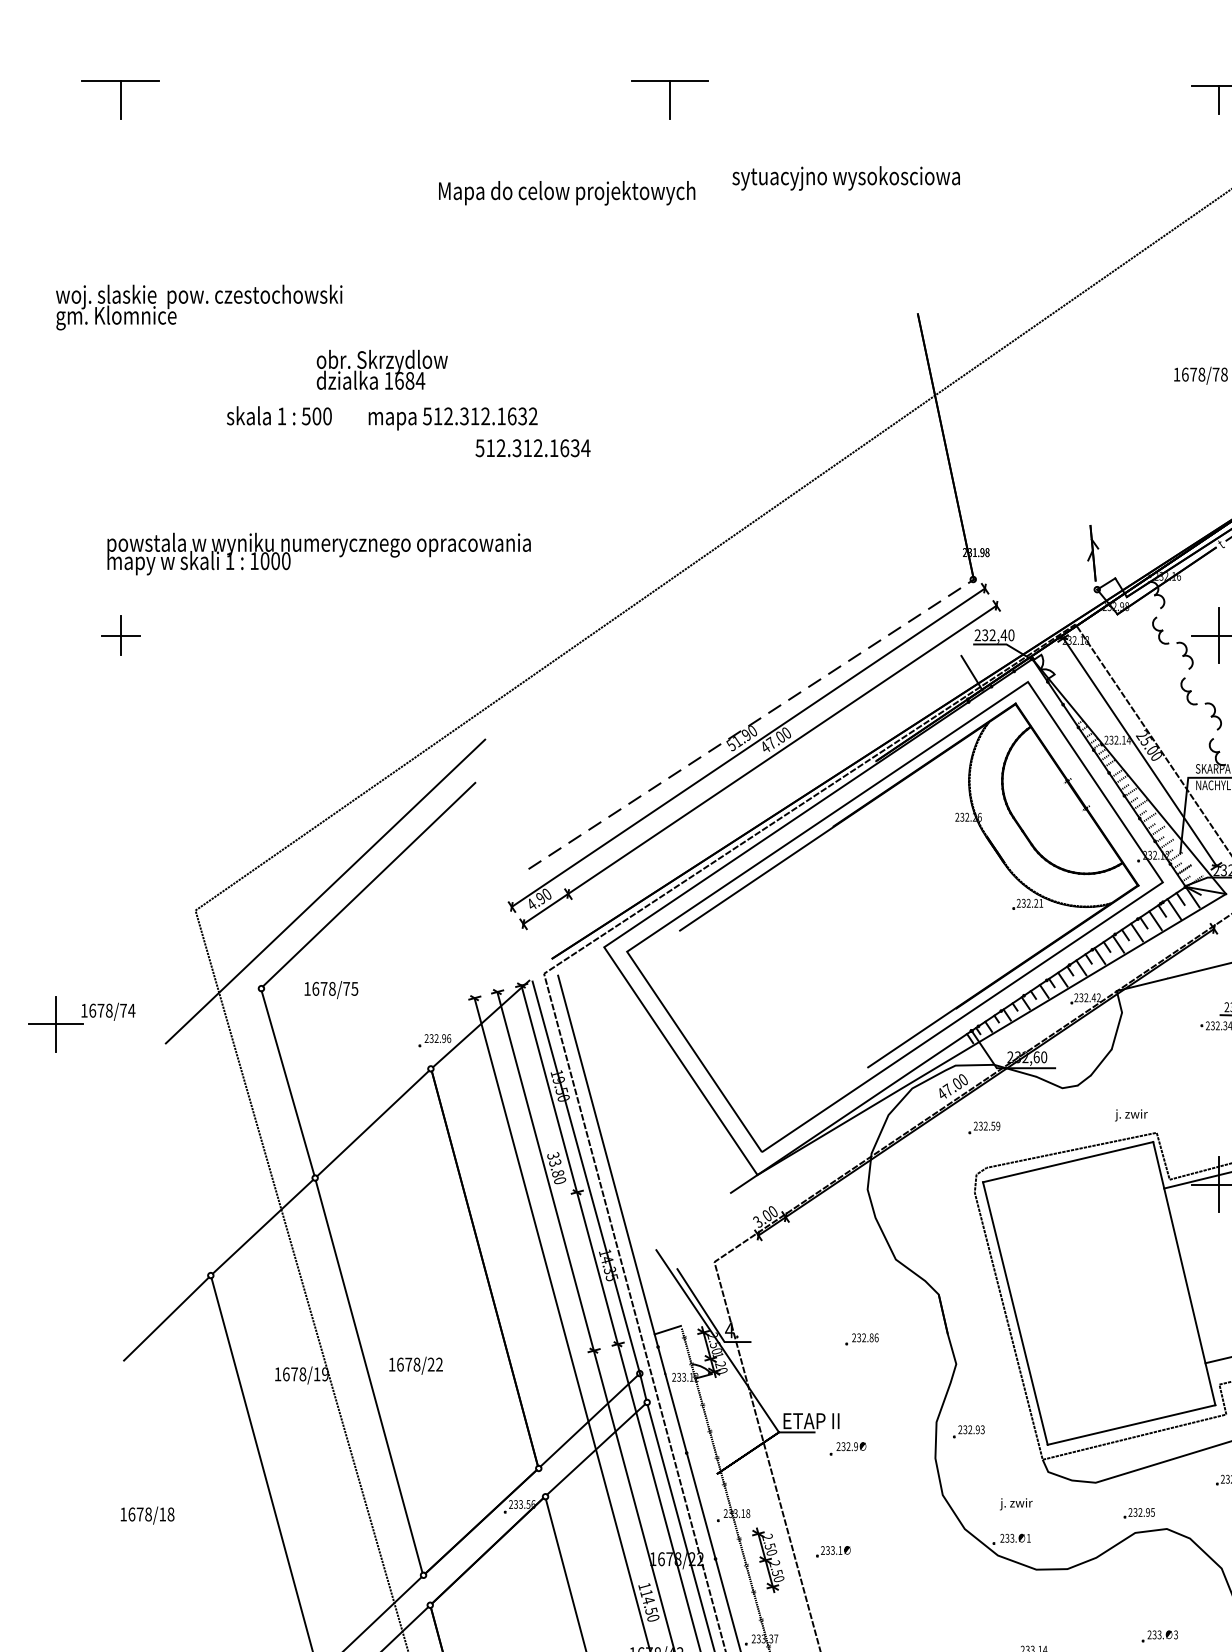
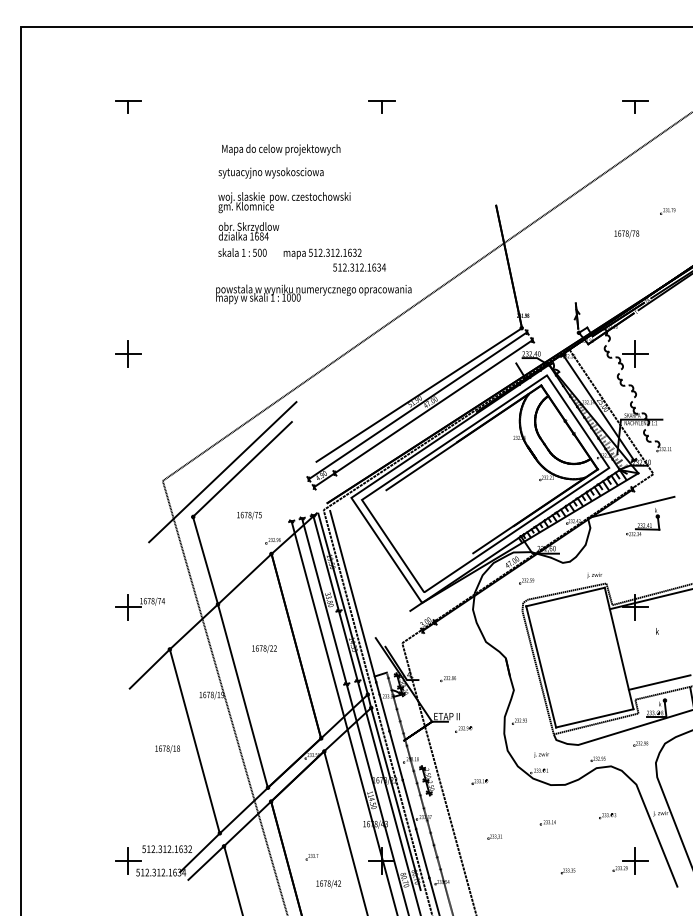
part: (121, 99) -> (128, 106), size x0.71
part: (669, 99) -> (381, 106), size x0.71
text: (844, 177) -> (270, 172), moved
text: (567, 192) -> (281, 149), moved
text: (199, 307) -> (284, 202), moved
text: (407, 430) -> (301, 259), moved
text: (318, 554) -> (313, 294), moved
part: (121, 634) -> (128, 353), size x1.43
line: (751, 725) -> (419, 395), dashed -> solid
text: (331, 989) -> (249, 515), moved
part: (80, 1024) -> (139, 607), moved
part: (860, 1340) -> (447, 679), moved
text: (415, 1364) -> (264, 648), moved
text: (147, 1516) -> (167, 749), moved
part: (831, 1550) -> (479, 781), moved

